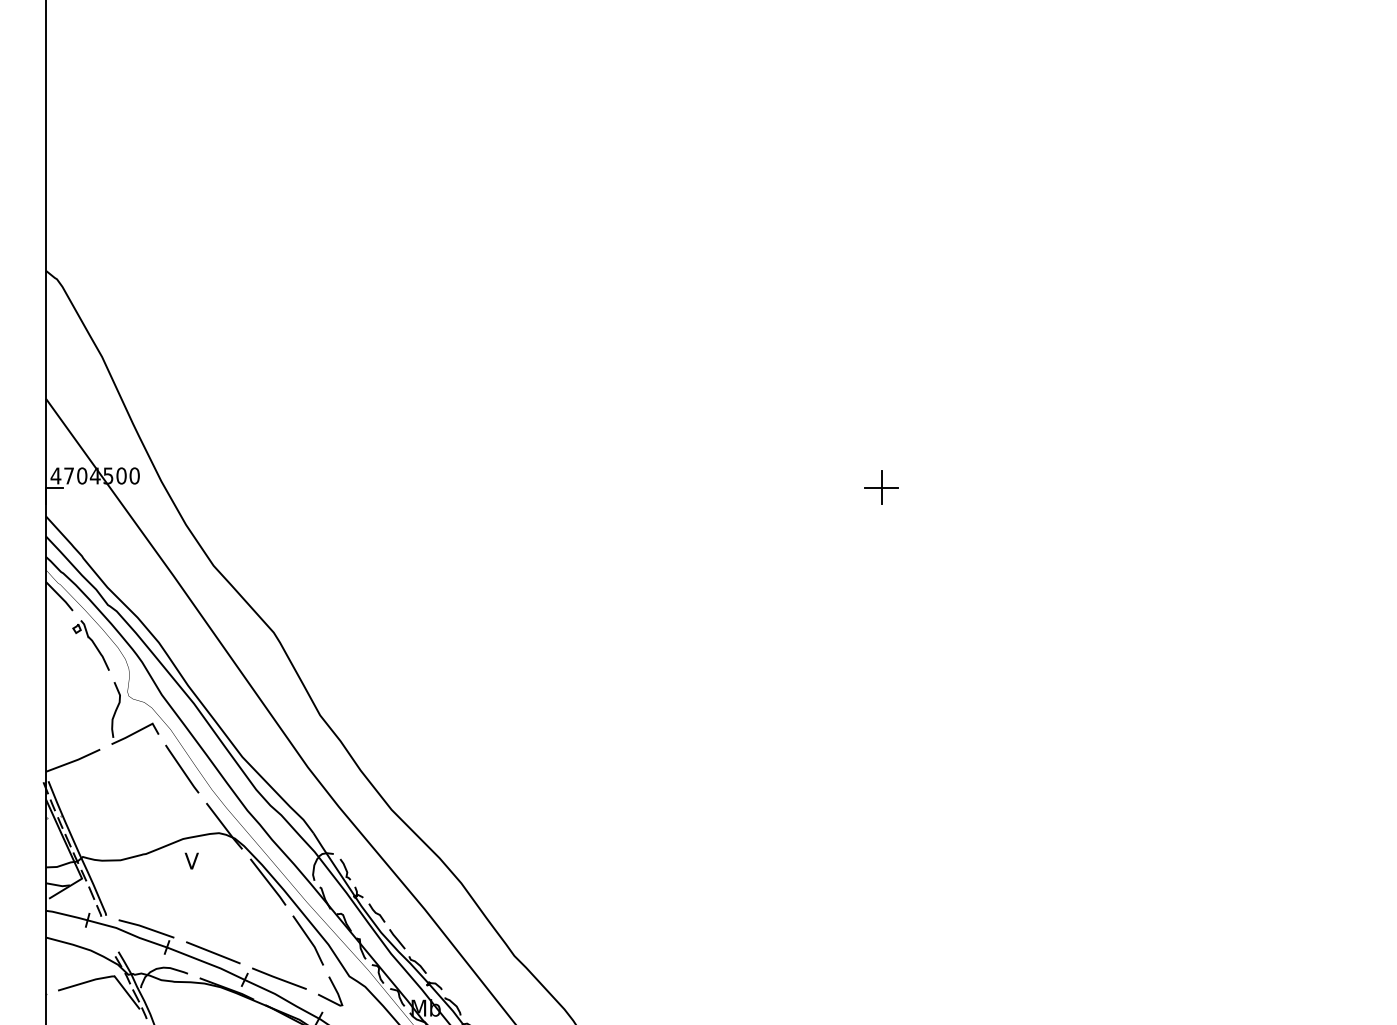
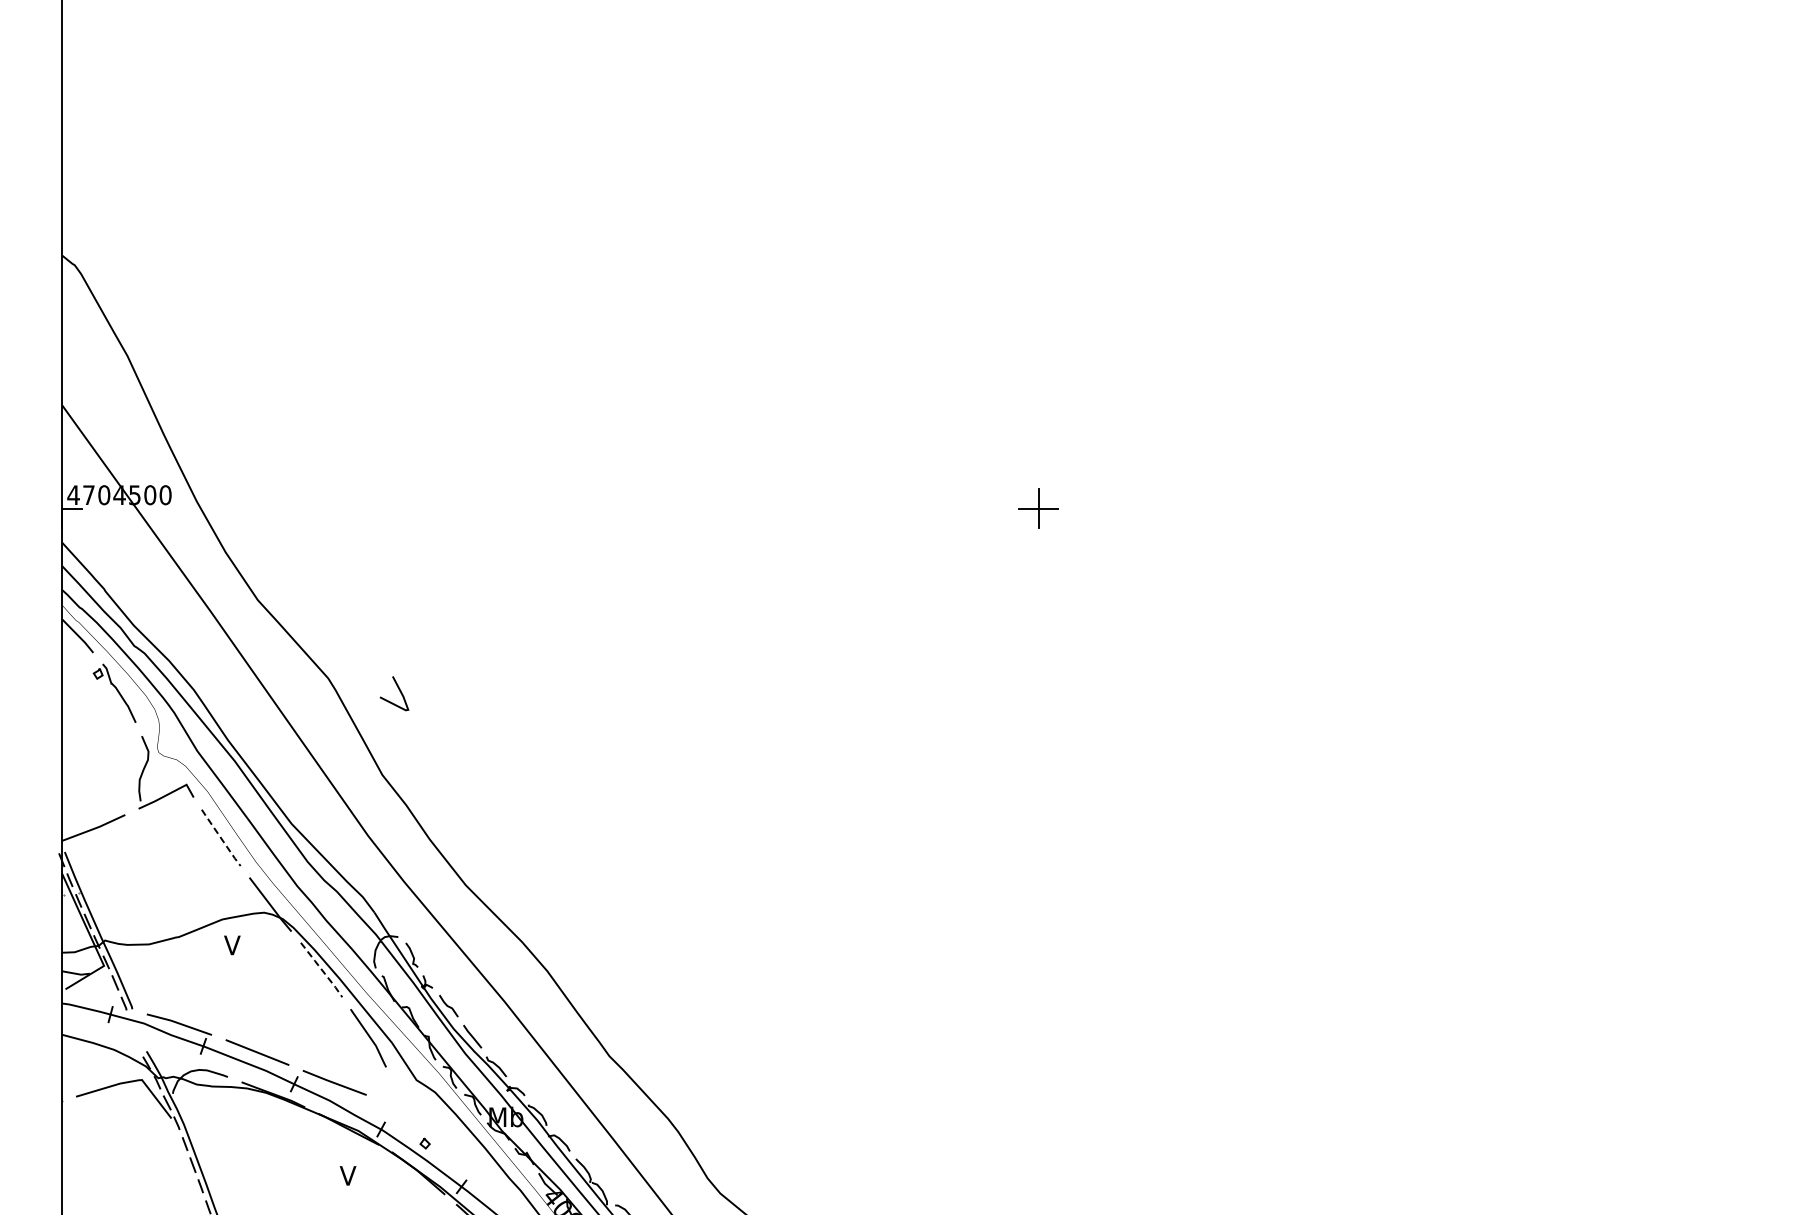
line: (182, 769) -> (221, 838), solid -> dashed
line: (268, 881) -> (321, 969), solid -> dashed
curve: (334, 989) -> (399, 691), moved

